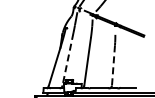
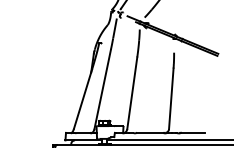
line: (68, 59) -> (103, 89), dashed -> solid
line: (113, 65) -> (171, 98), dashed -> solid

